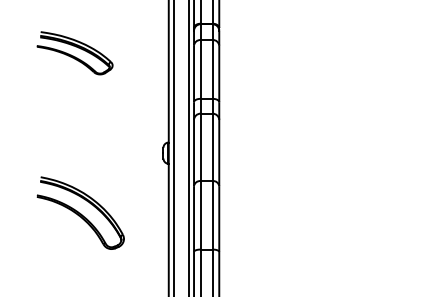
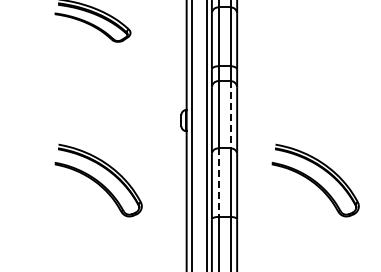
line: (212, 147) -> (230, 114), solid -> dashed
part: (297, 212) -> (315, 179), added
line: (200, 215) -> (218, 182), solid -> dashed

